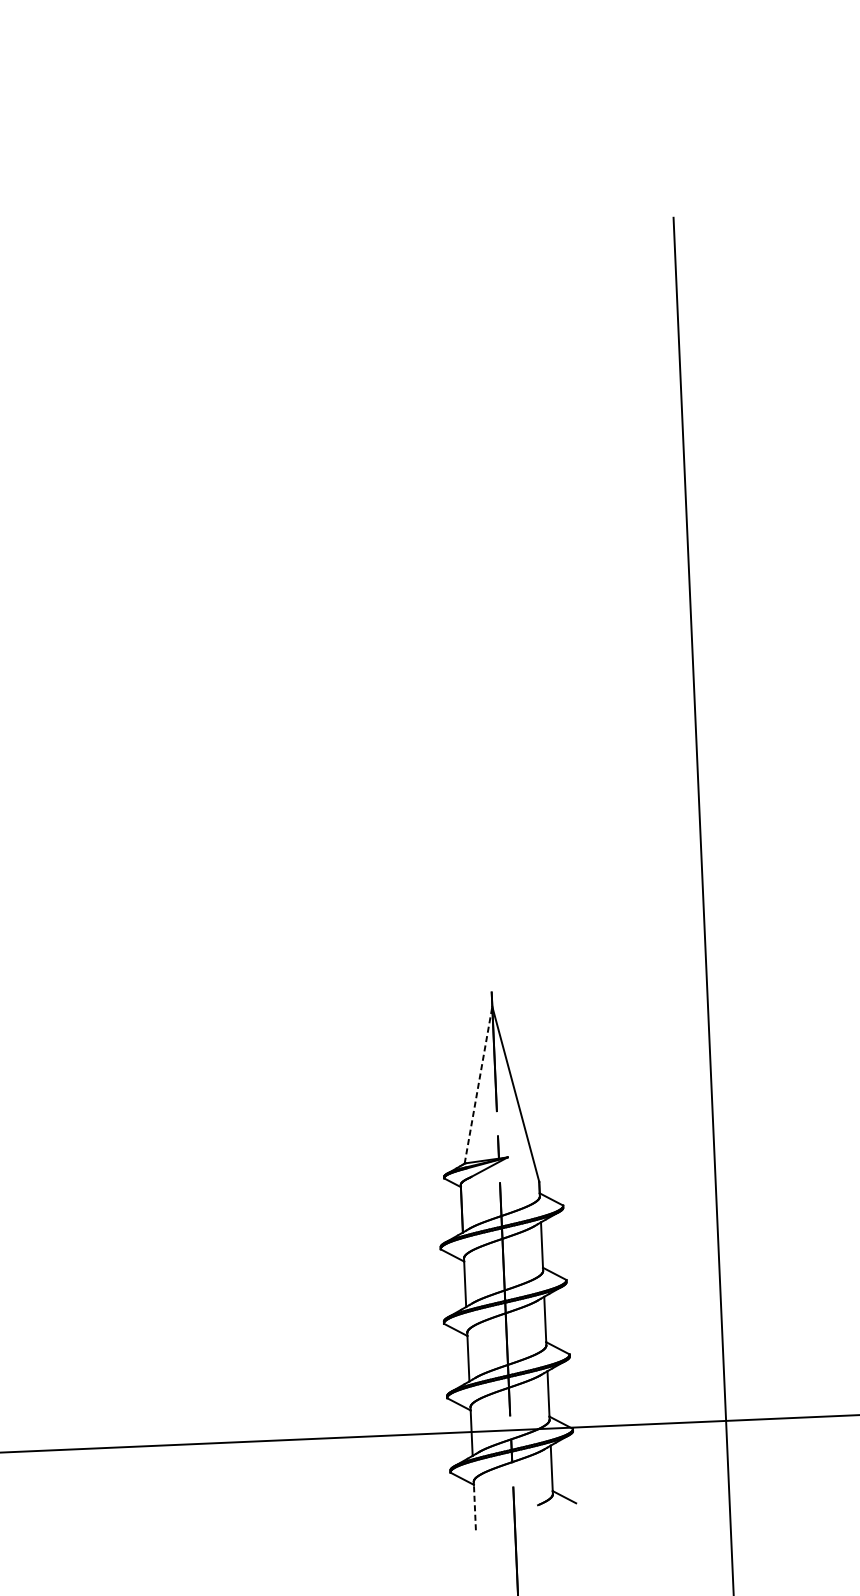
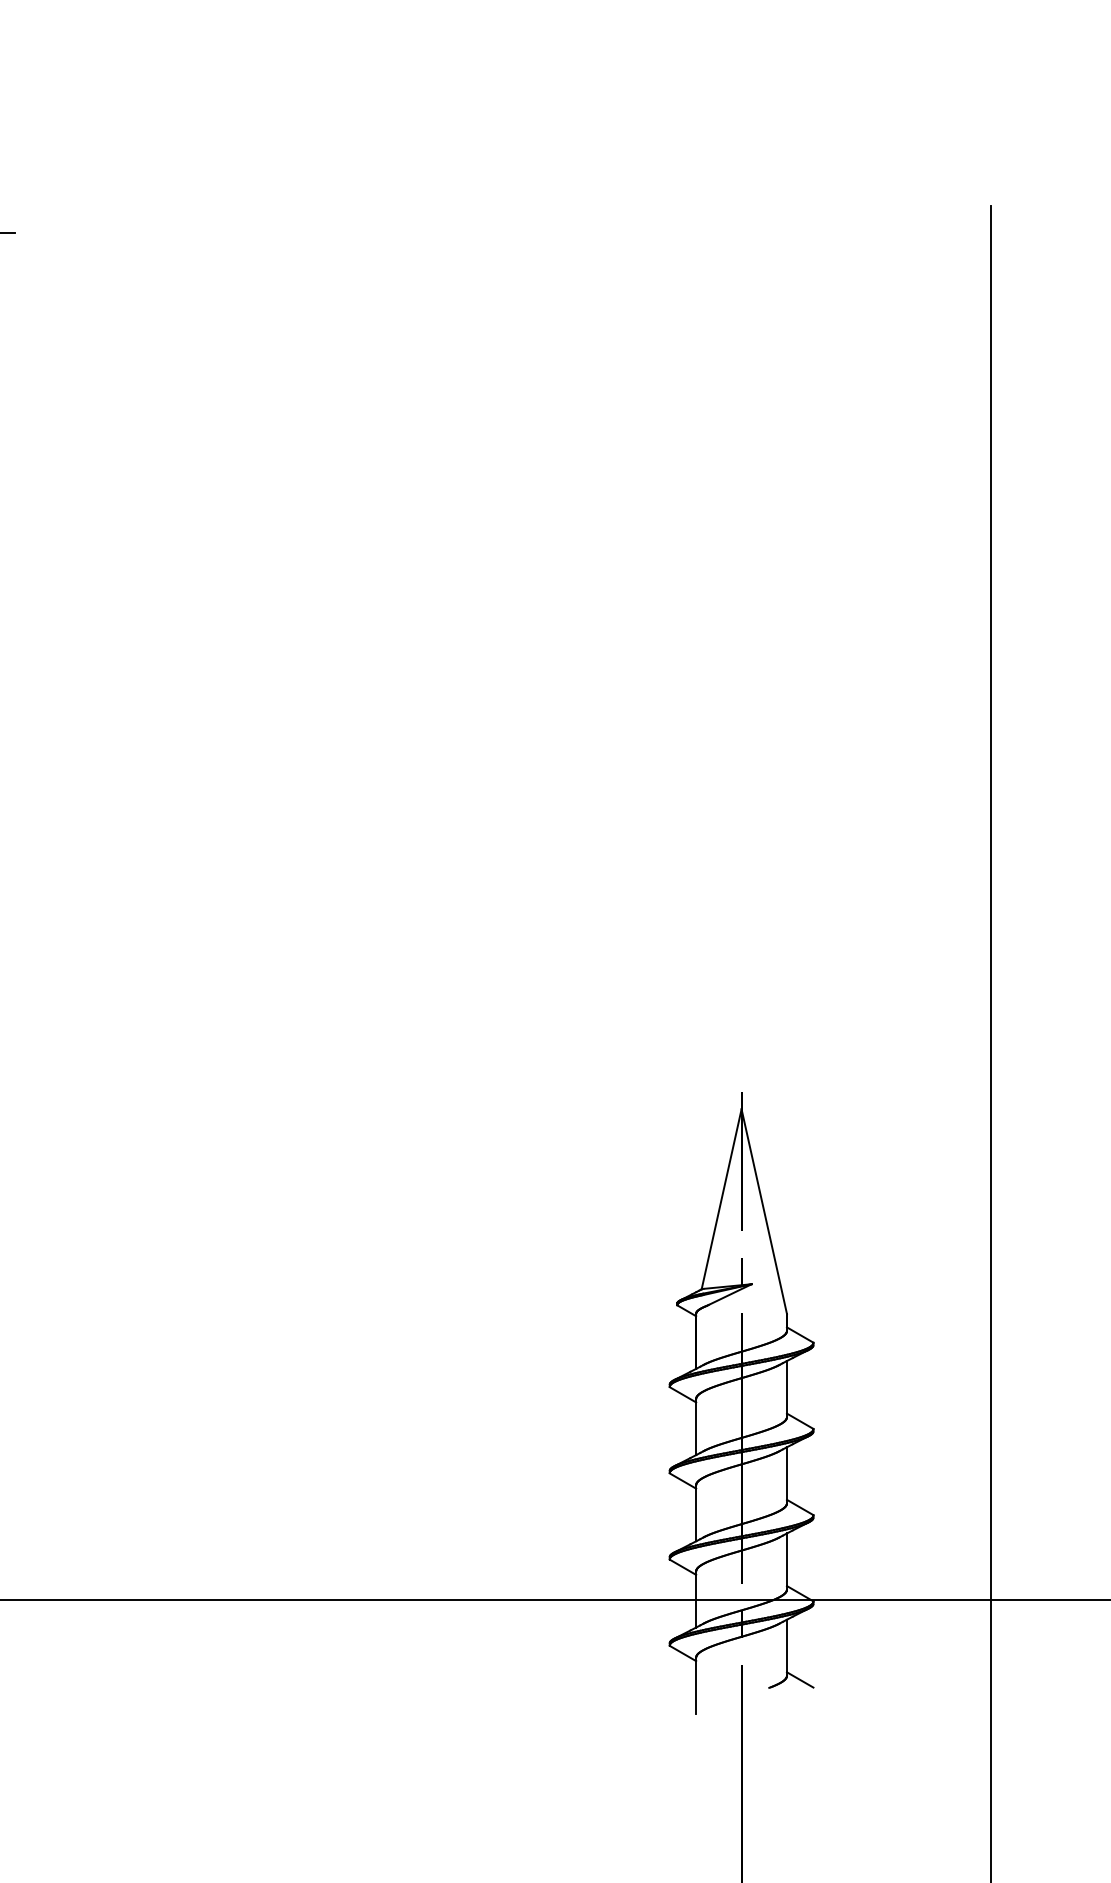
line: (478, 1084) -> (721, 1198), dashed -> solid
line: (475, 1506) -> (696, 1686), dashed -> solid

